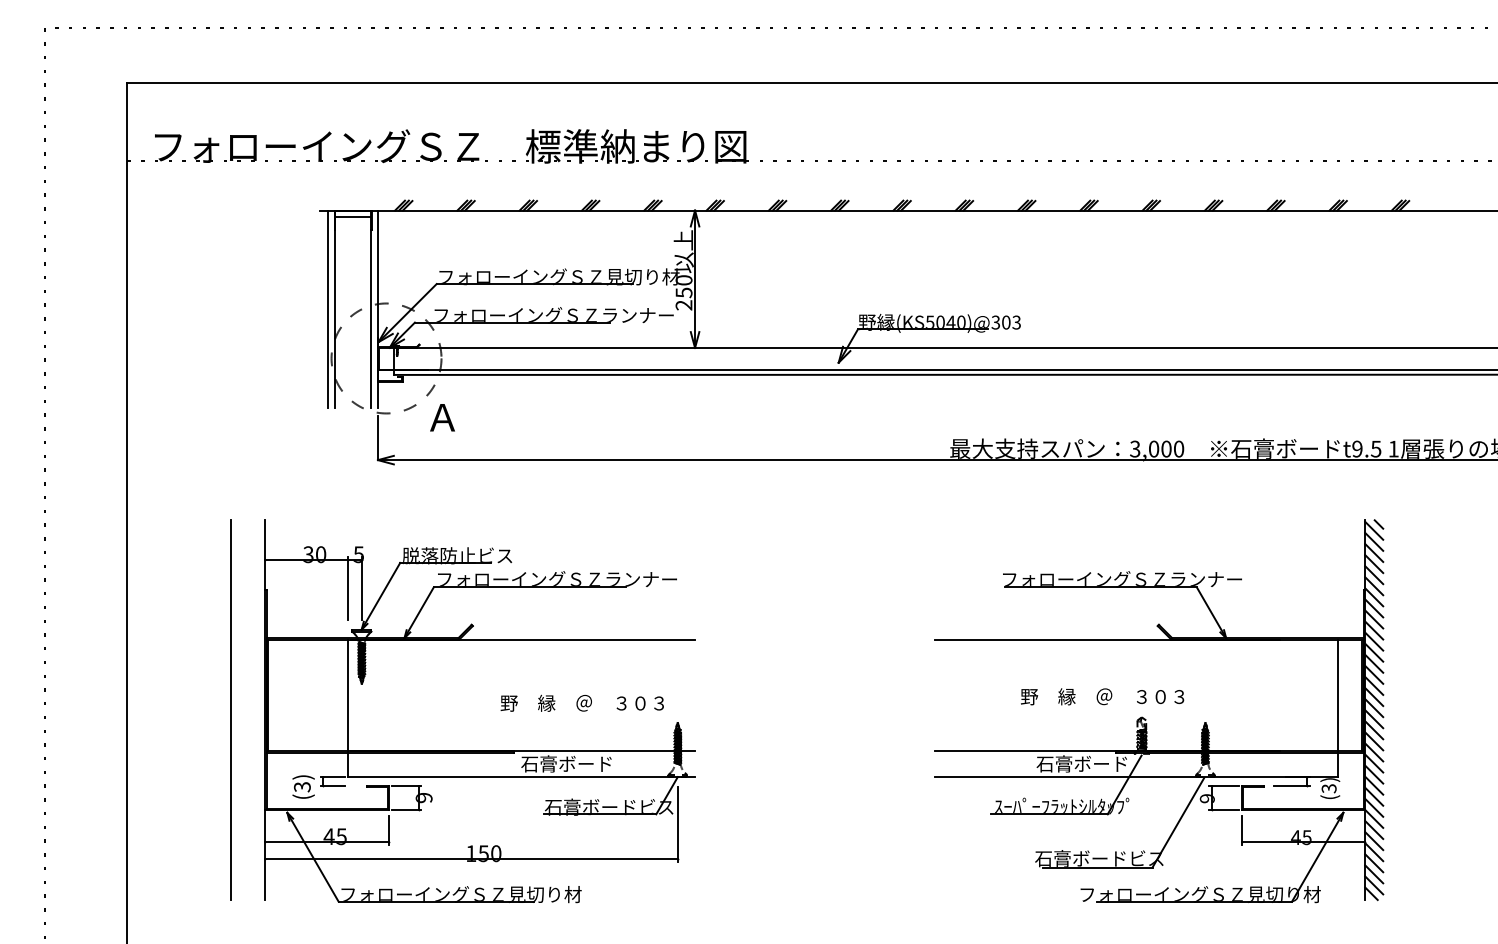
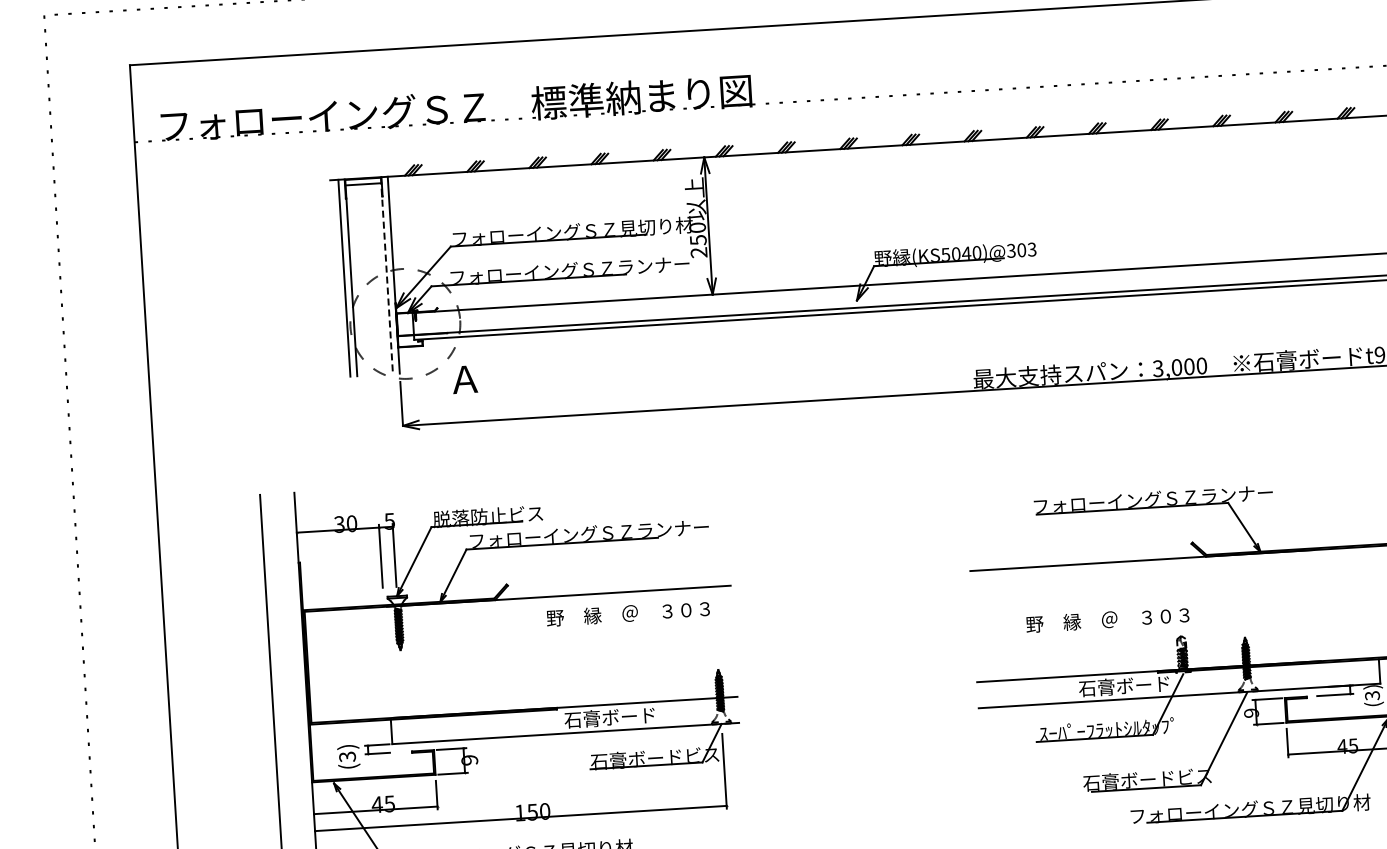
line: (371, 309) -> (387, 275), solid -> dashed
line: (347, 694) -> (386, 661), removed
line: (1337, 694) -> (1375, 601), removed
text: (1102, 696) -> (1107, 619), moved
text: (581, 702) -> (627, 612), moved

